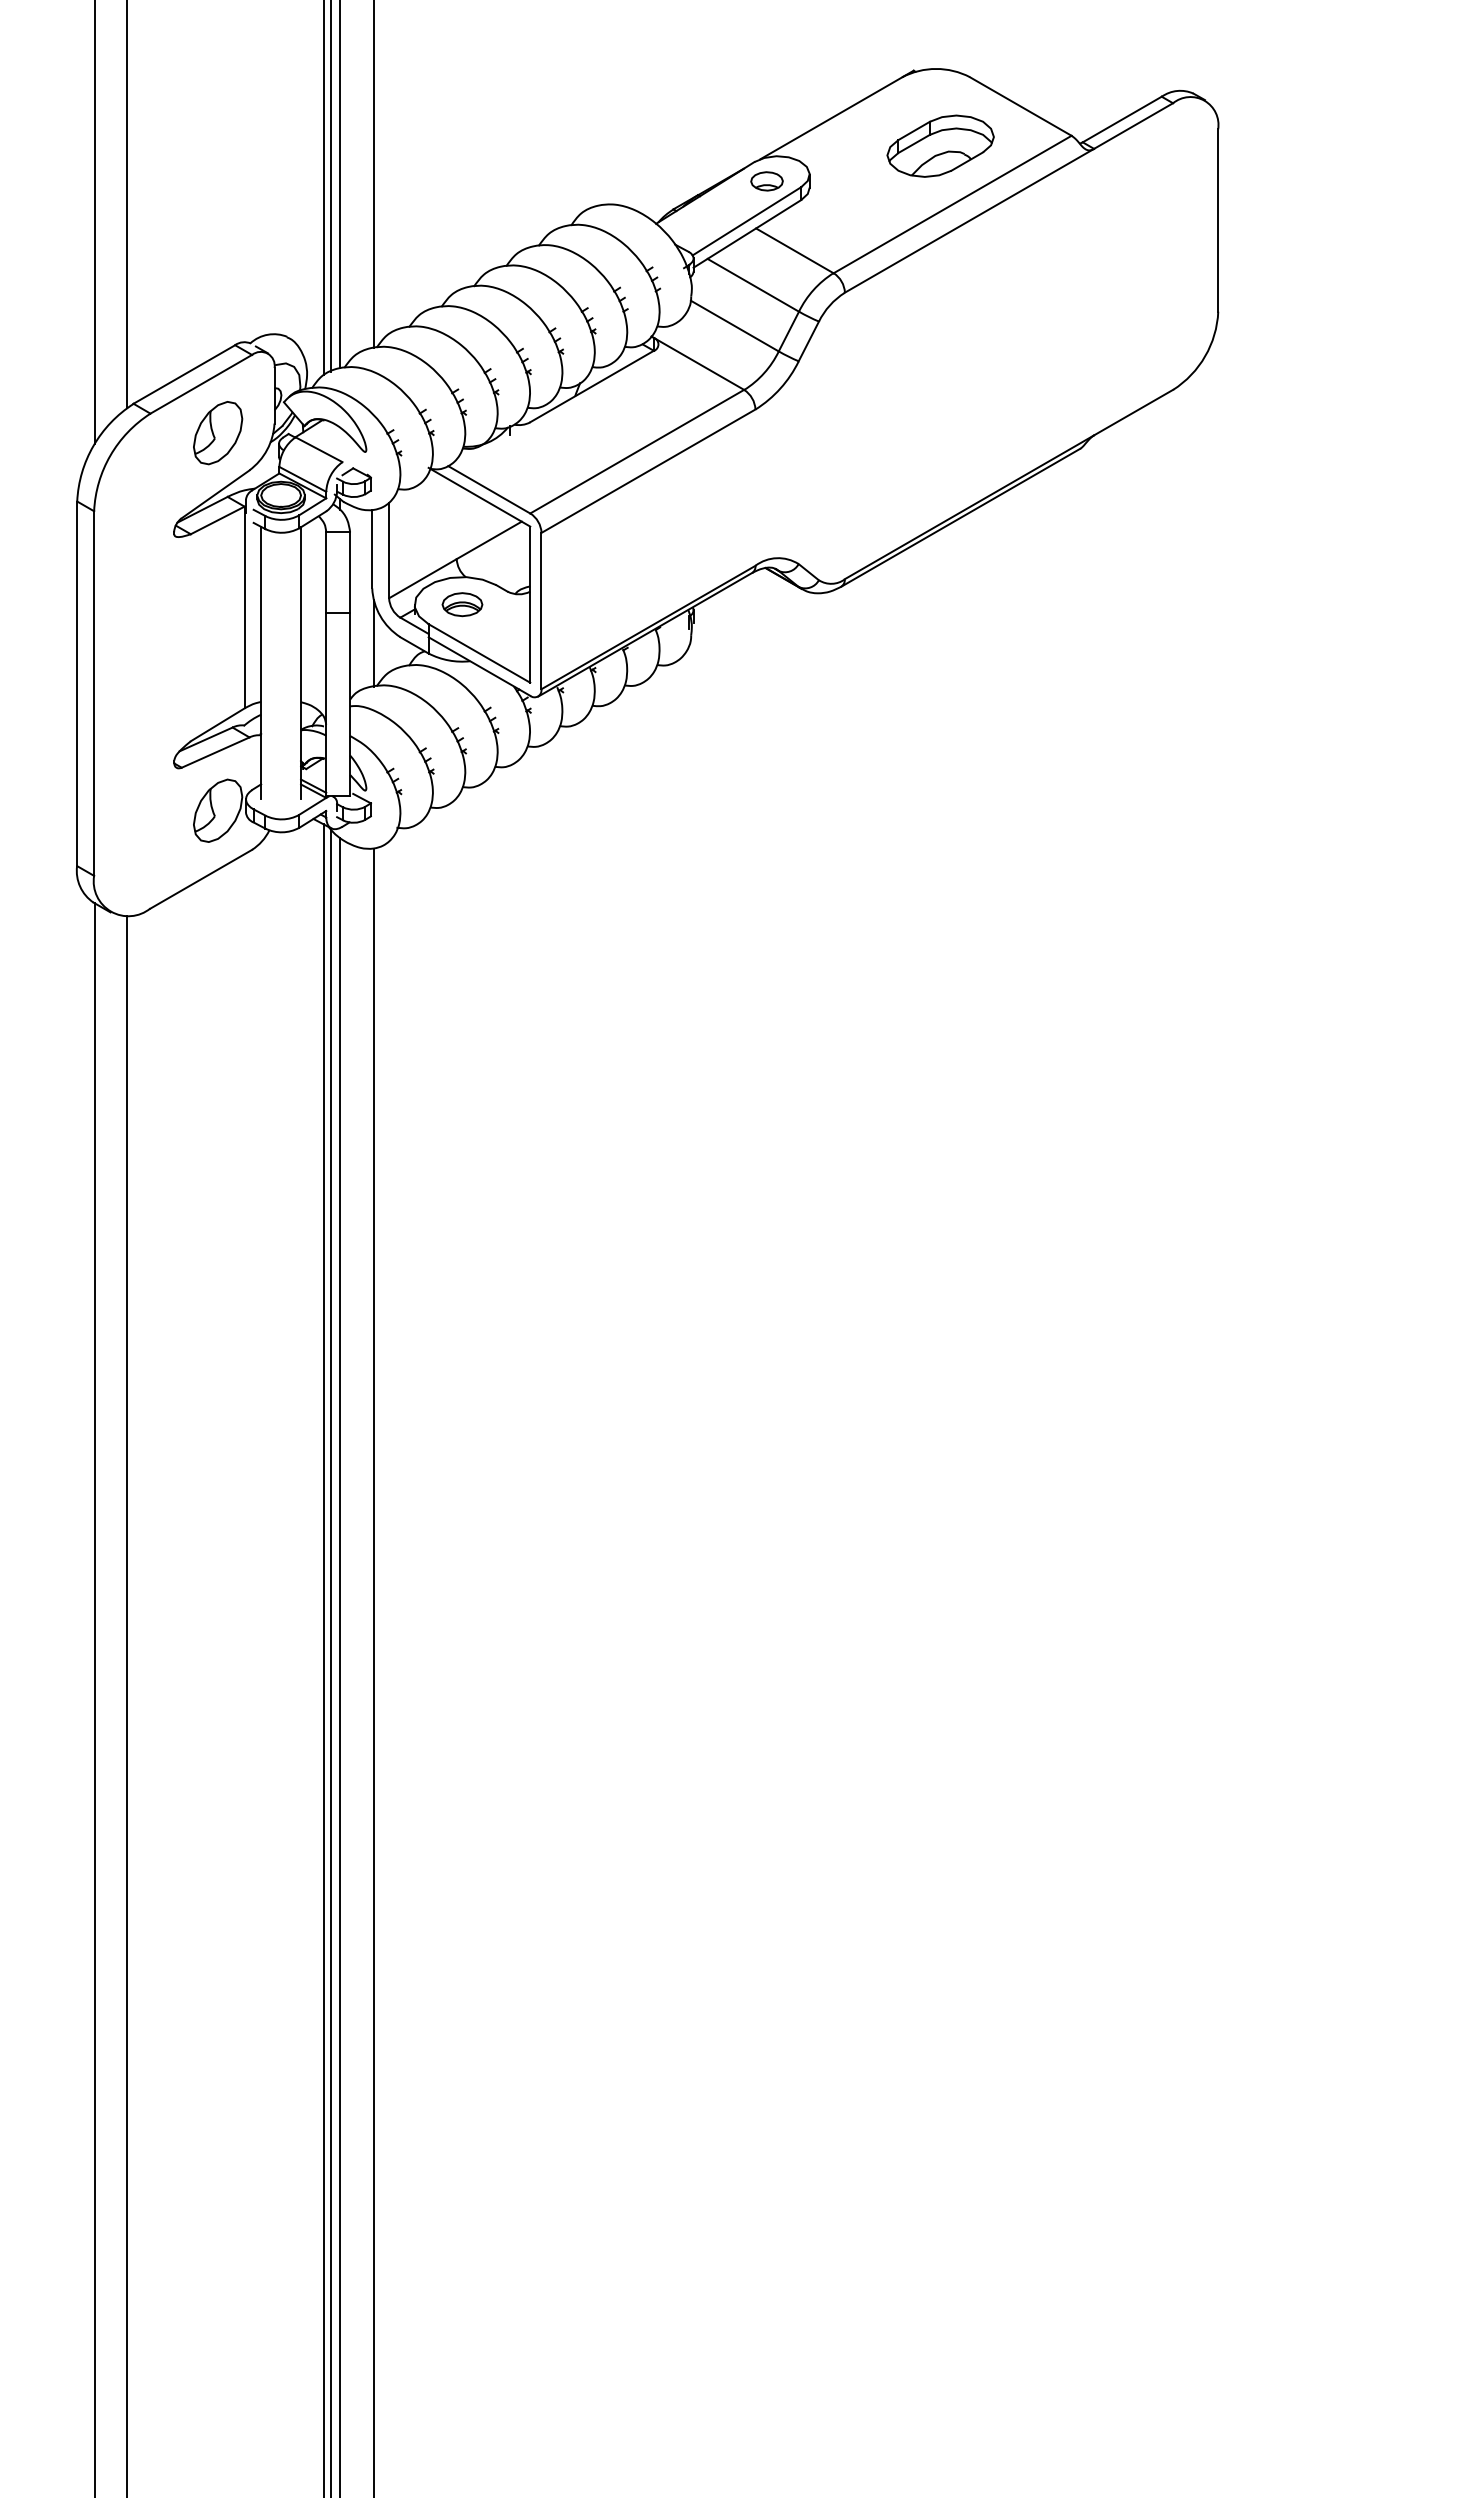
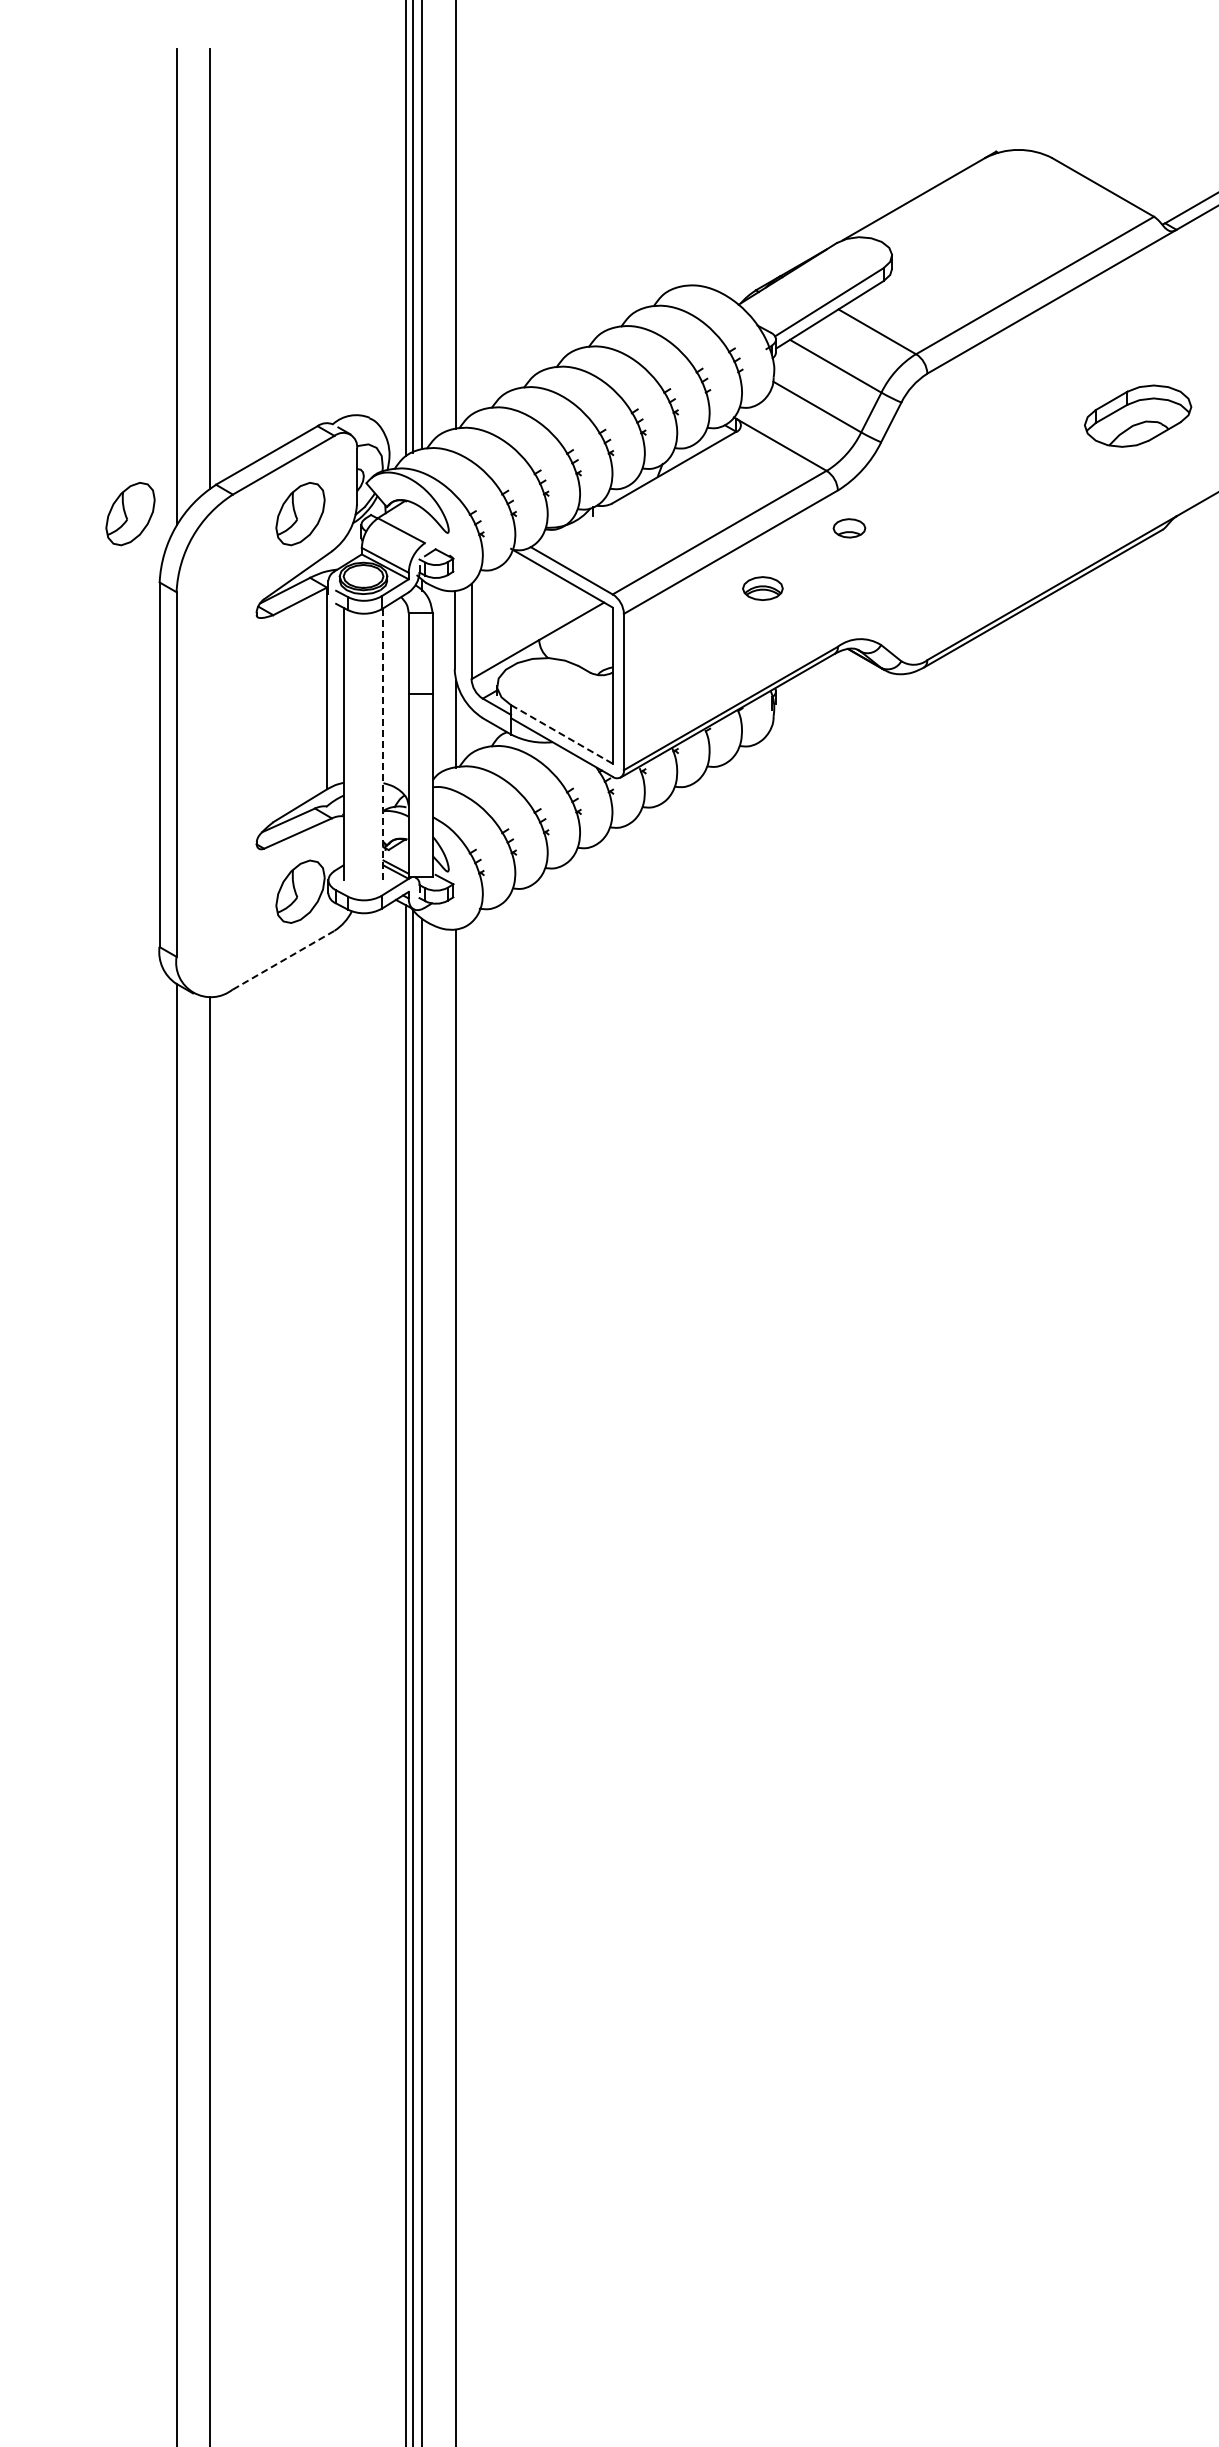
part: (940, 145) -> (1137, 415), moved
part: (766, 181) -> (848, 528), moved
part: (48, 433) -> (130, 514), added
part: (462, 604) -> (762, 588), moved
line: (479, 653) -> (561, 734), solid -> dashed
line: (301, 663) -> (383, 744), solid -> dashed
line: (201, 879) -> (283, 960), solid -> dashed

